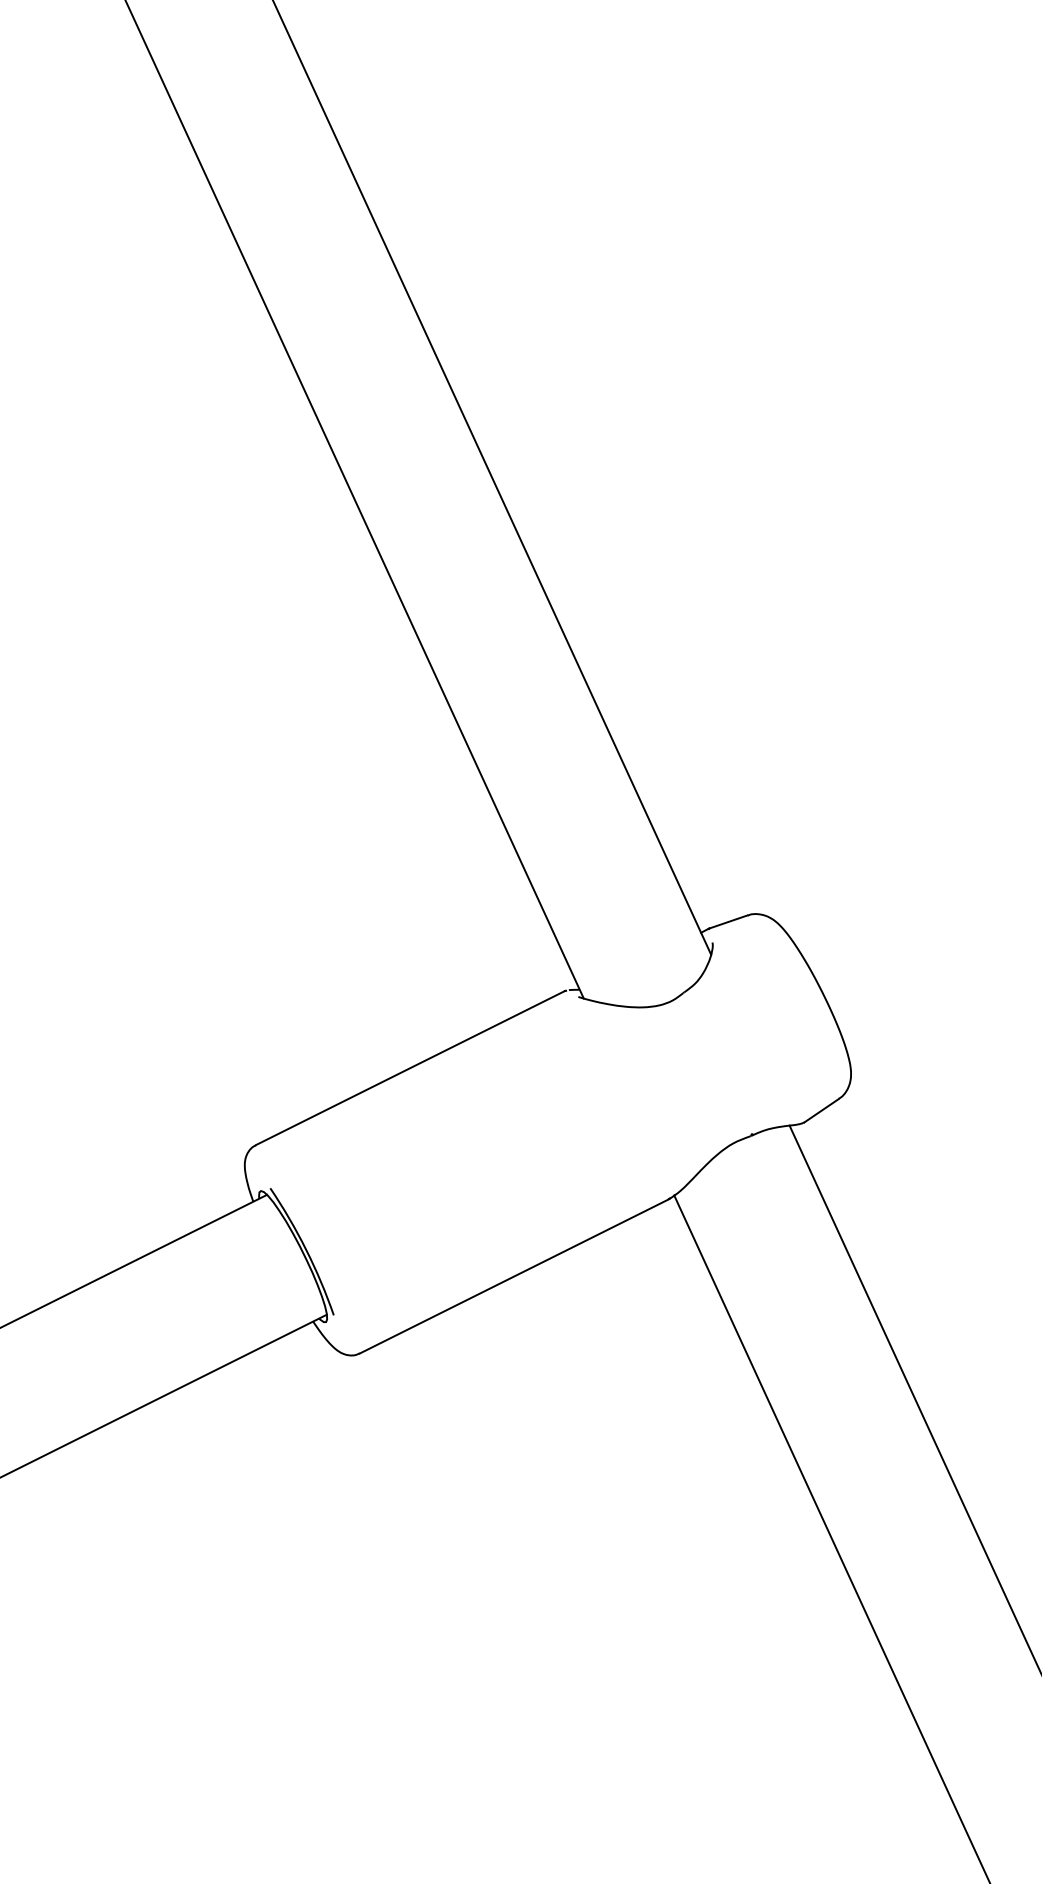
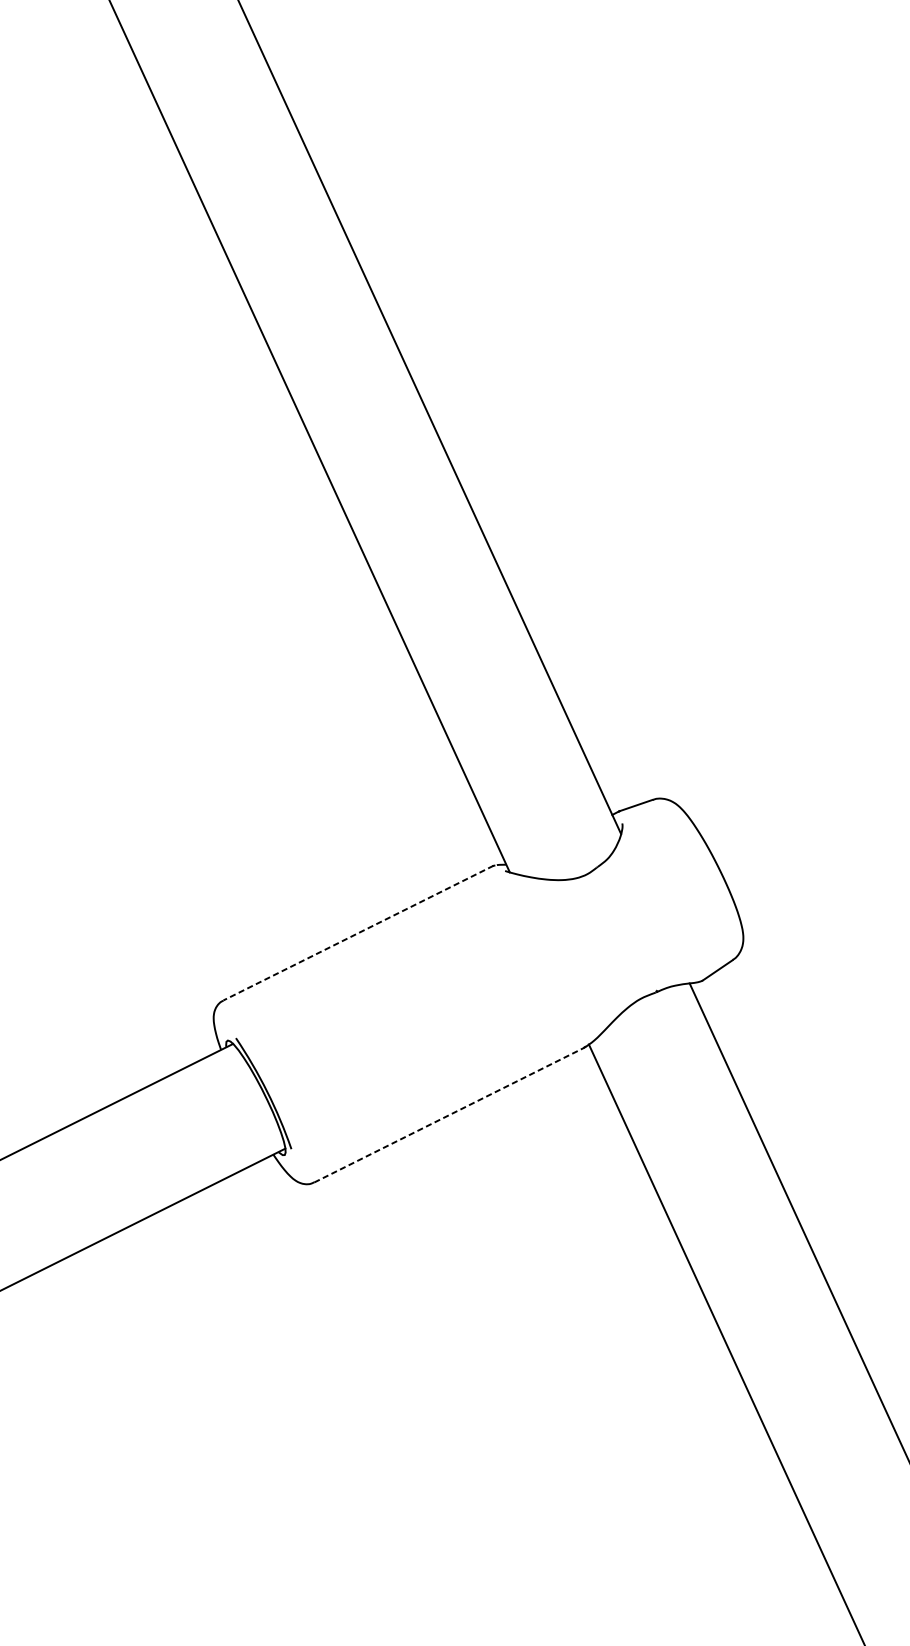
line: (410, 1068) -> (358, 933), solid -> dashed
line: (514, 1276) -> (449, 1115), solid -> dashed

